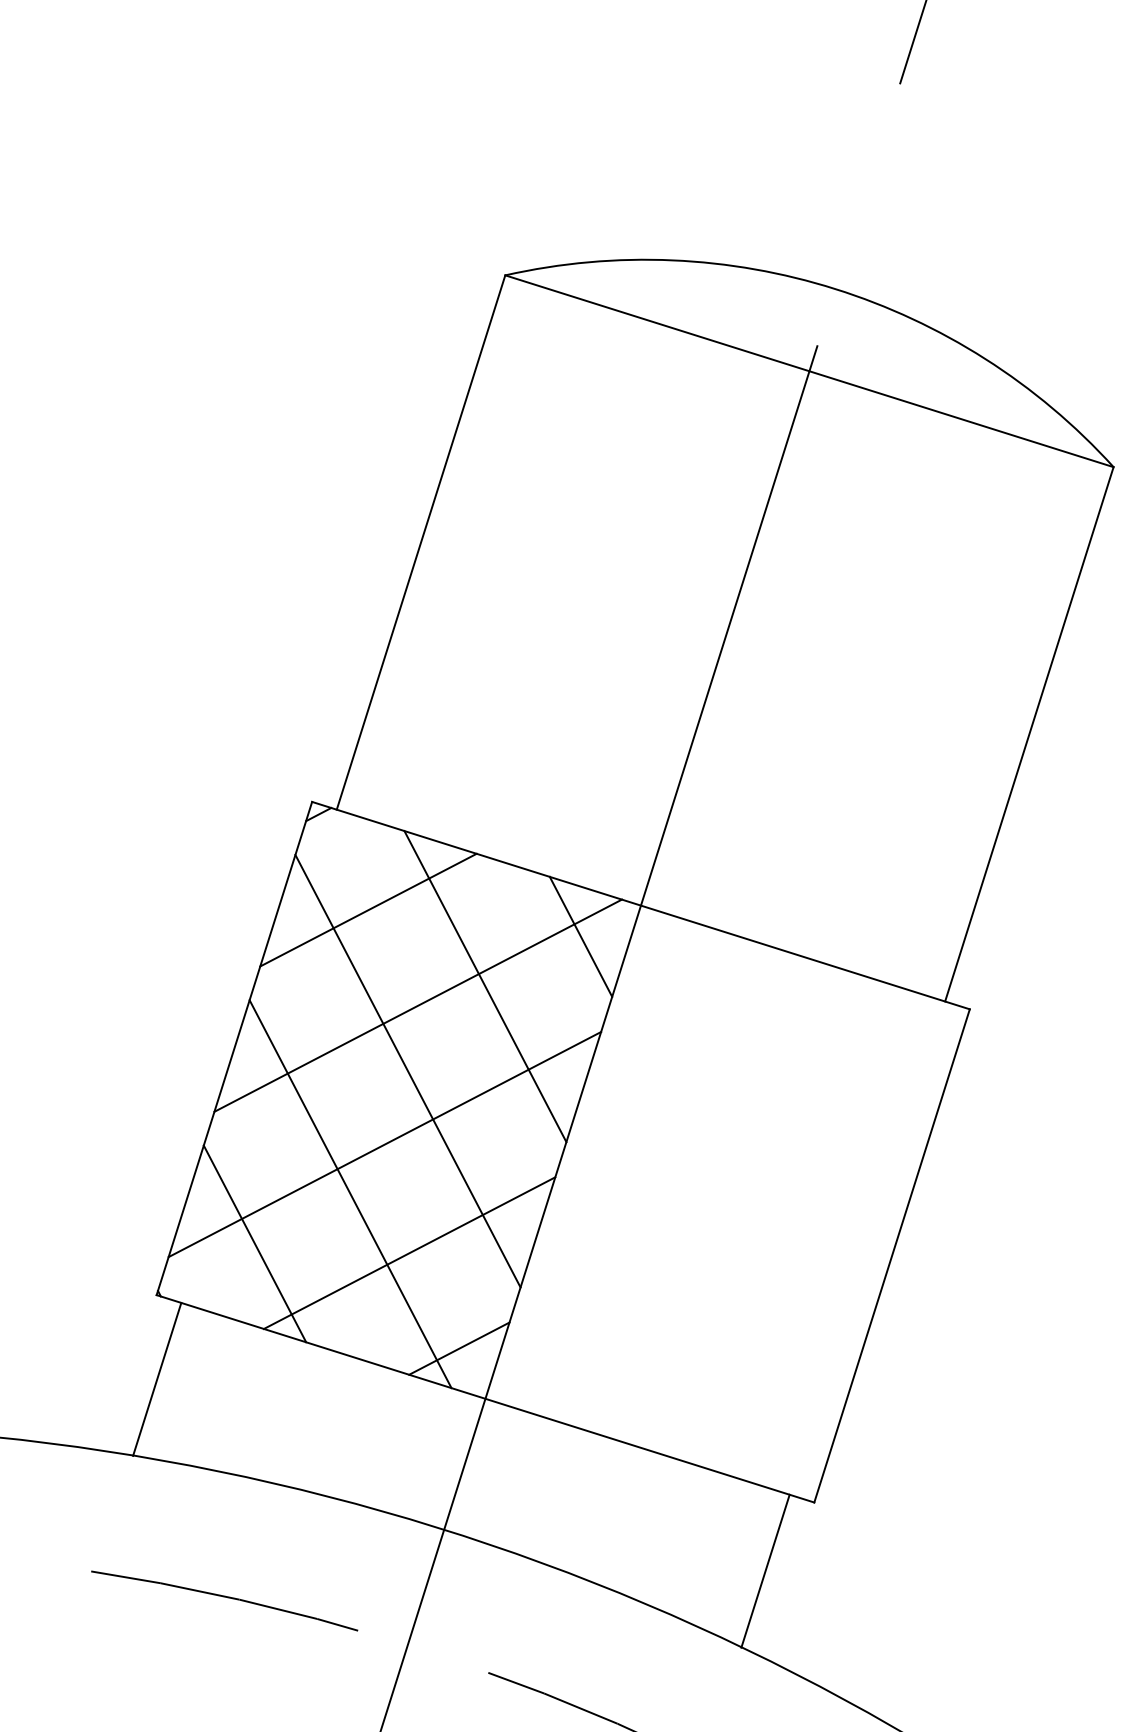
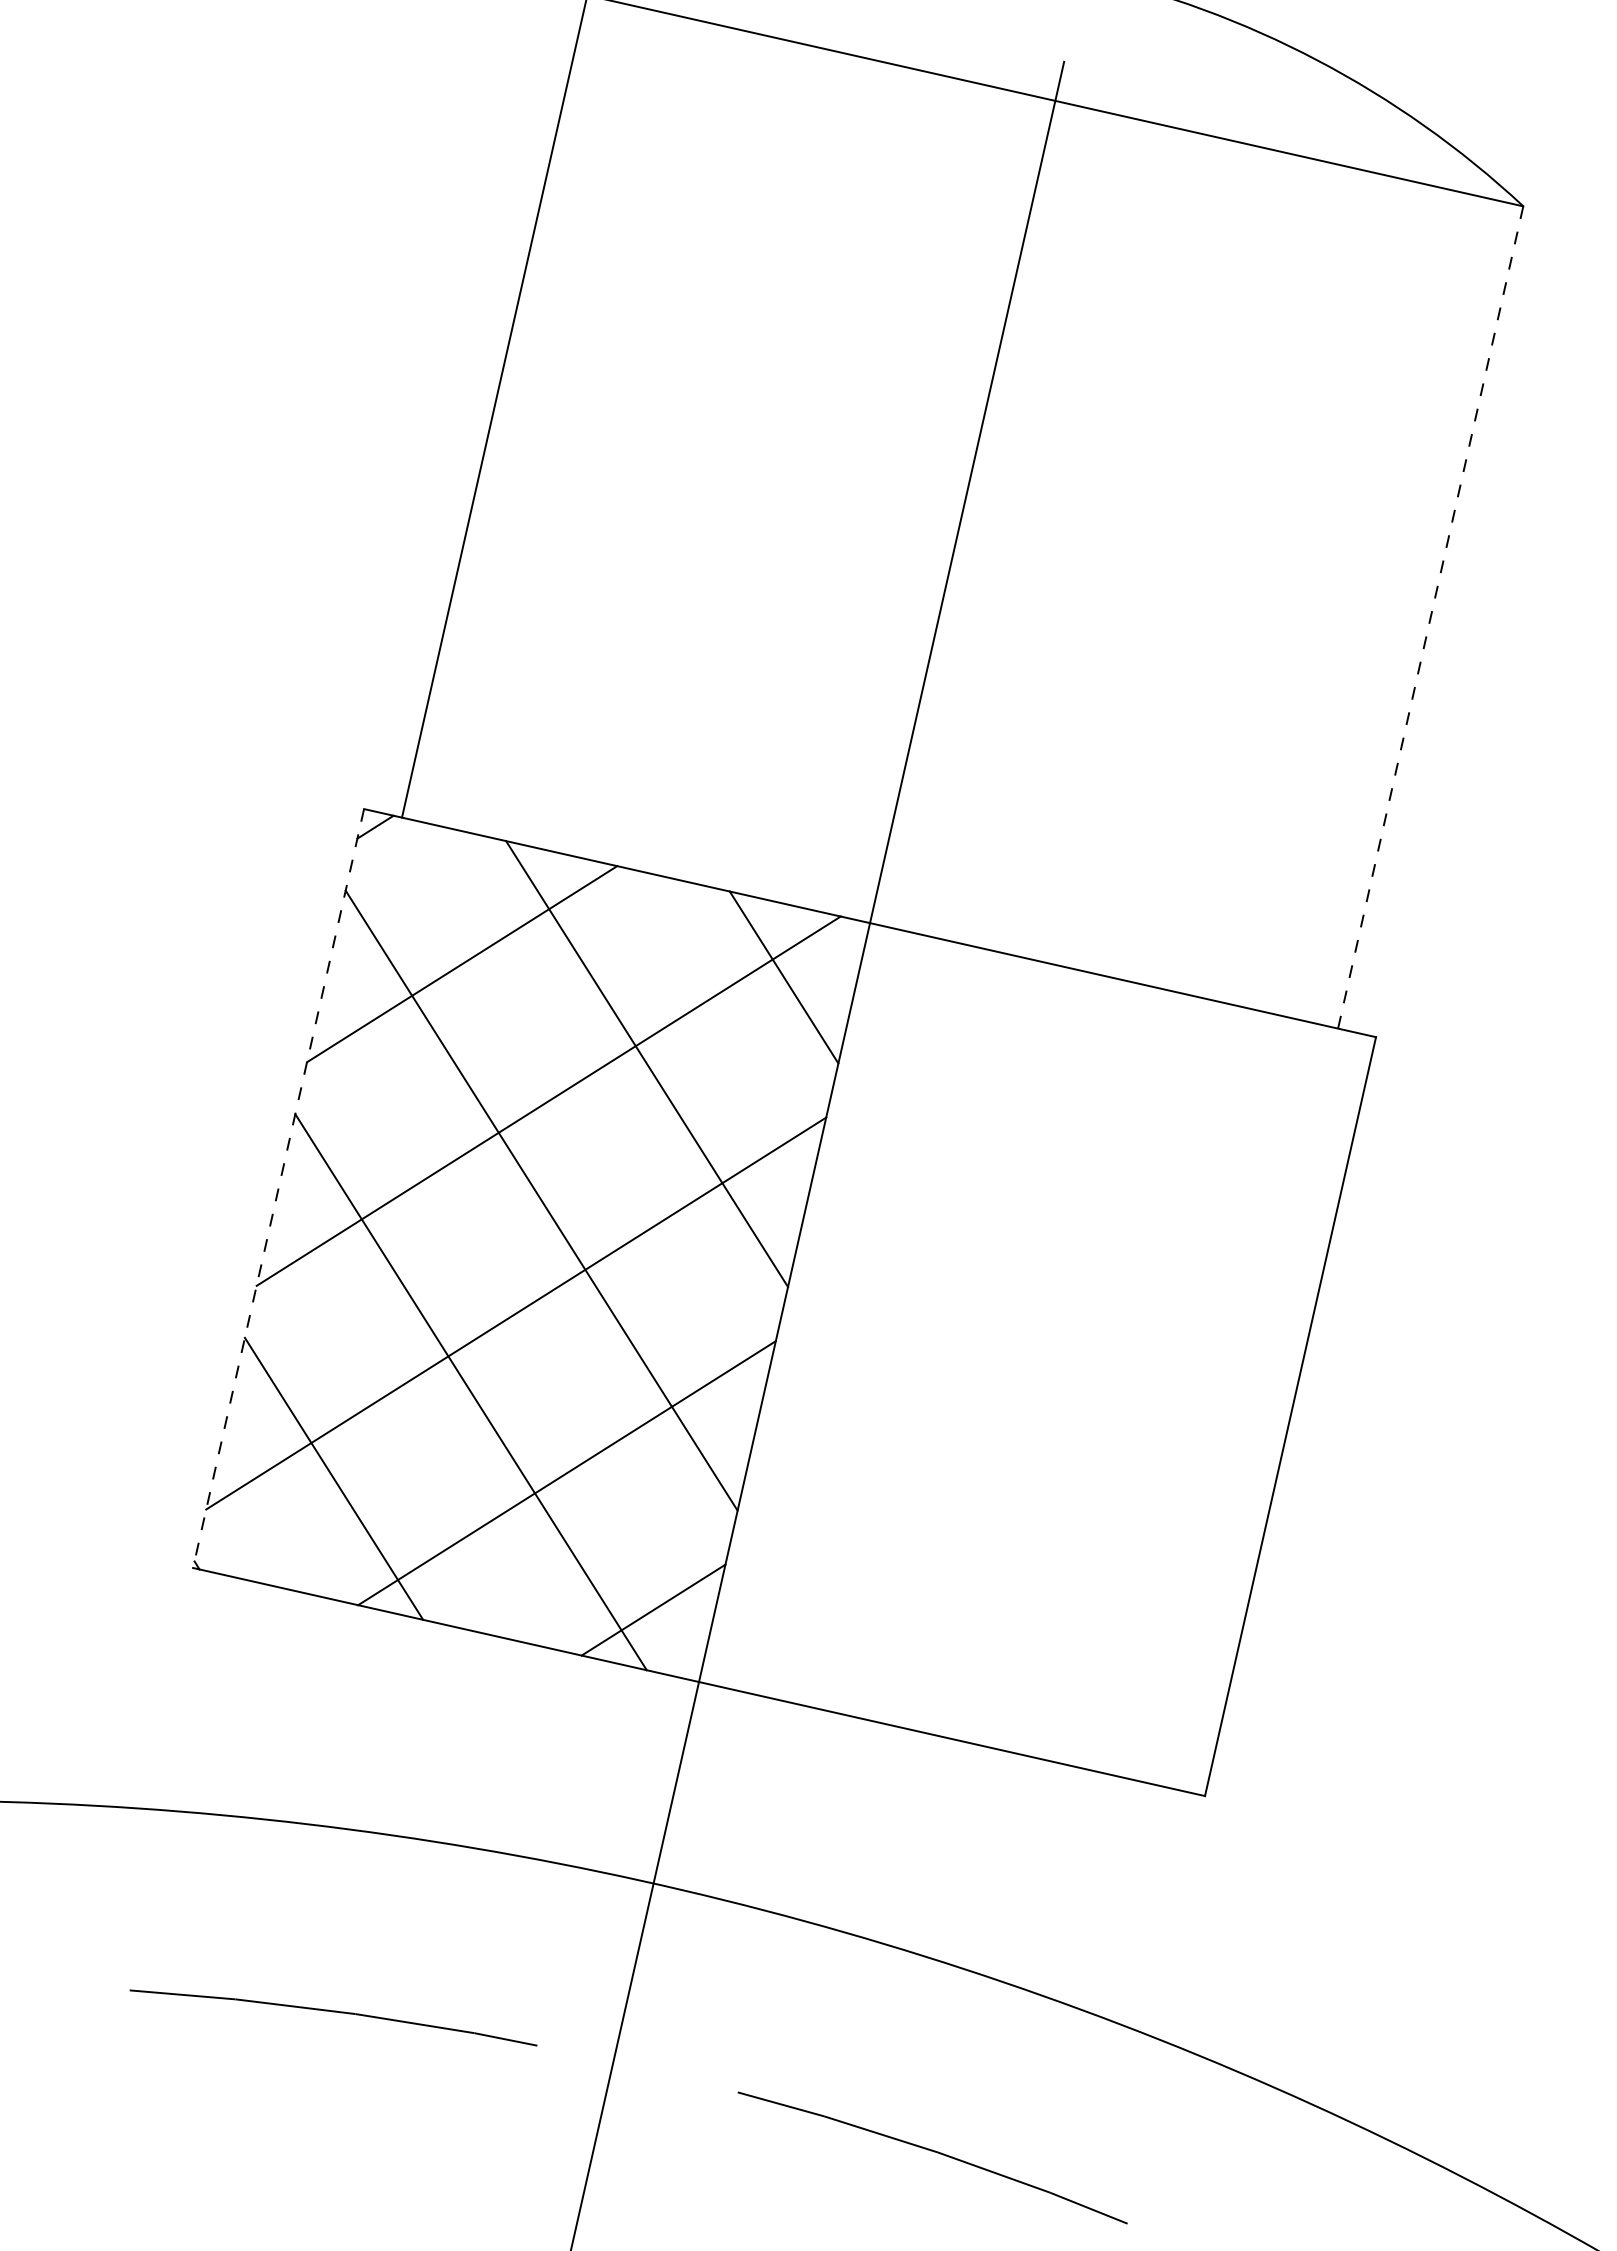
line: (1029, 734) -> (1430, 617), solid -> dashed
line: (234, 1048) -> (278, 1188), solid -> dashed
line: (157, 1378) -> (204, 1692), removed
line: (765, 1570) -> (1140, 1904), removed

